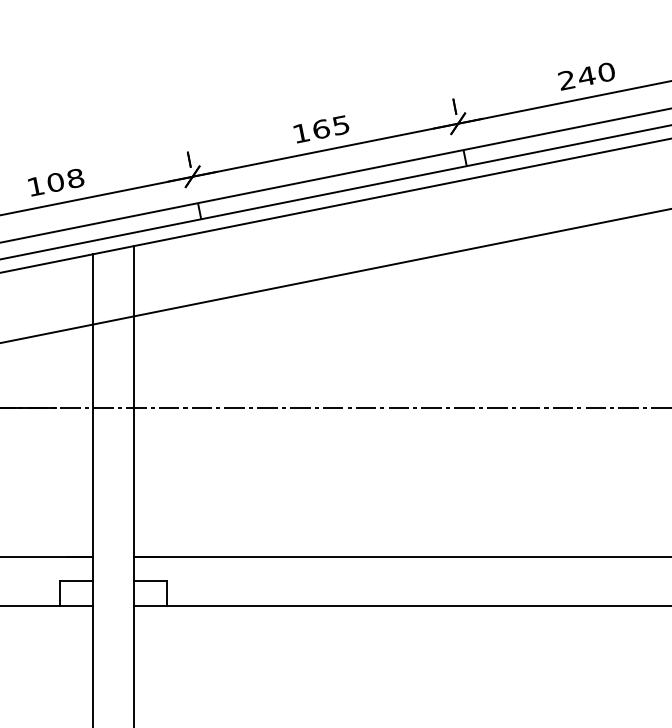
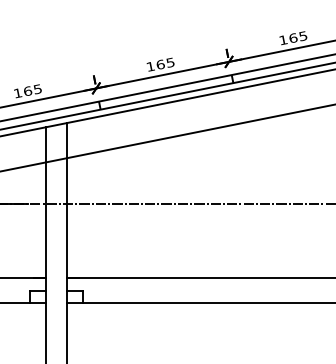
text: (587, 76) -> (293, 38), 240 -> 165
text: (66, 178) -> (33, 89), 108 -> 165

